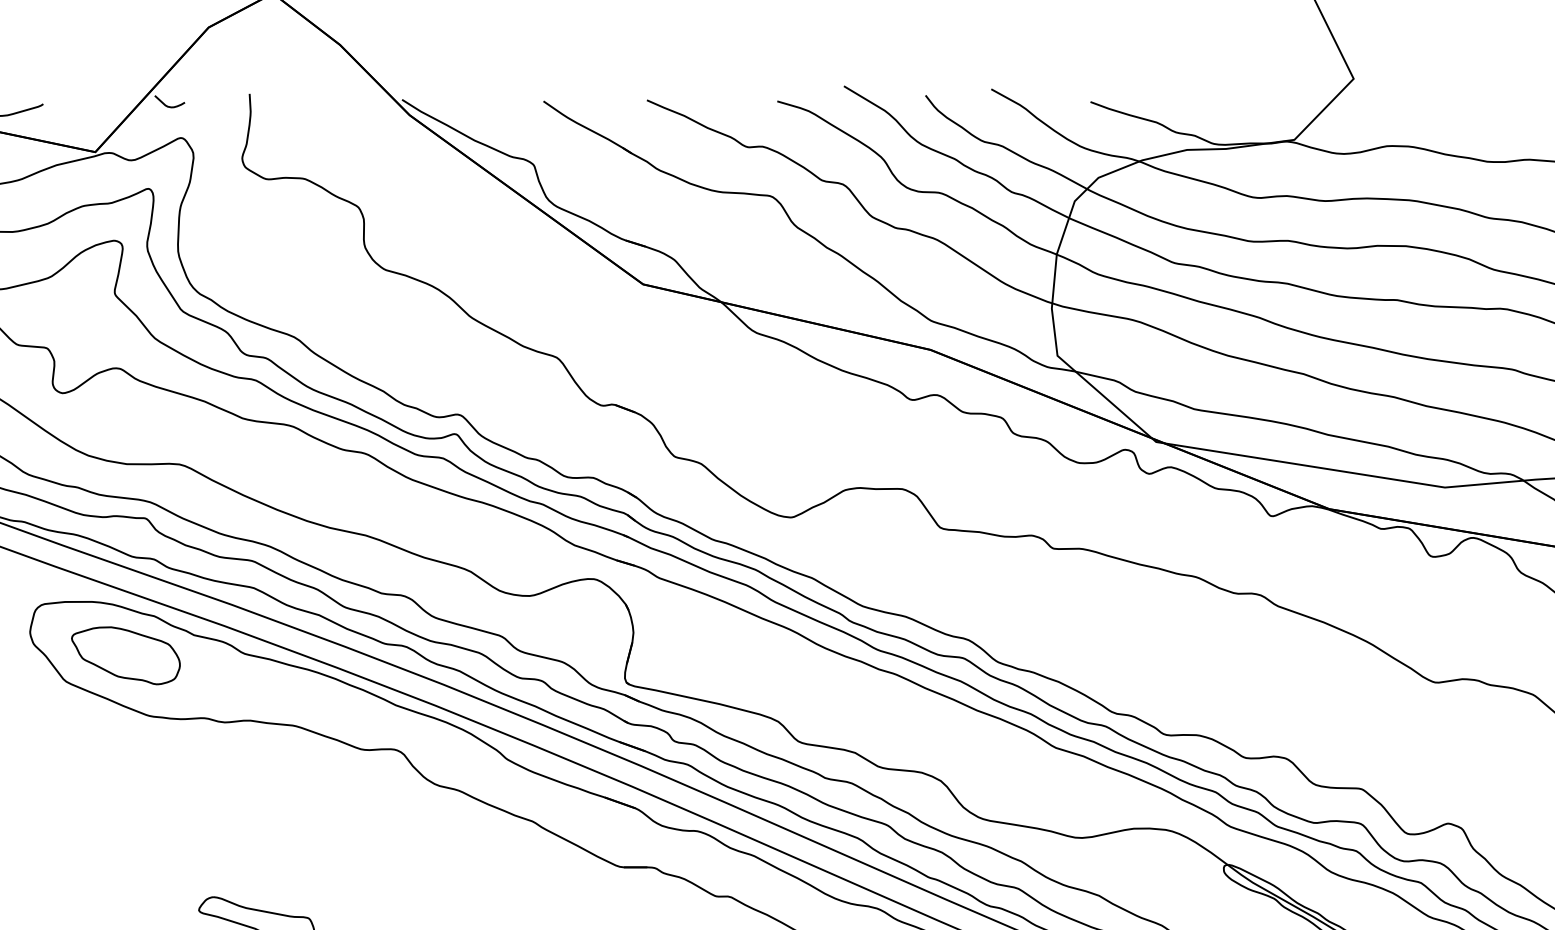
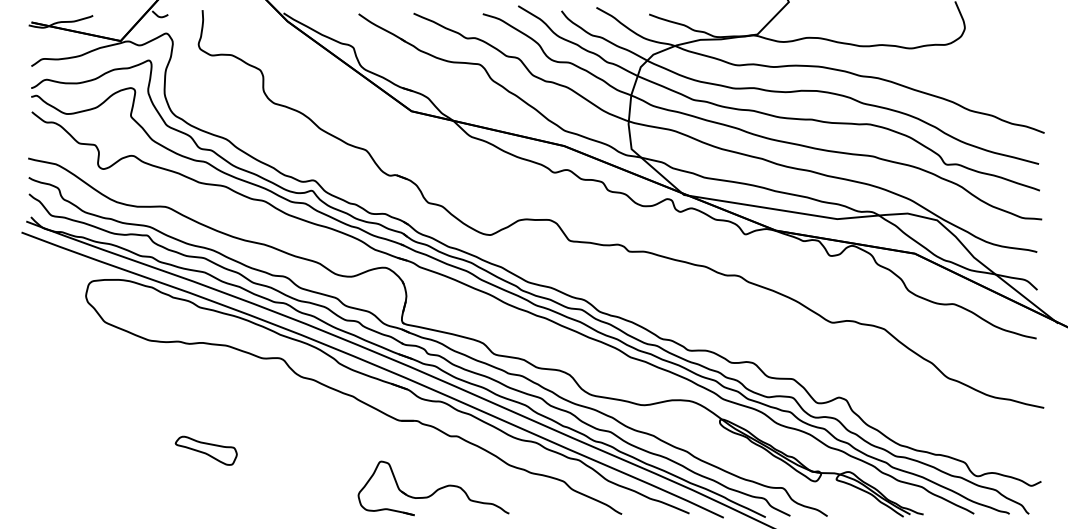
part: (125, 655) -> (136, 308), removed

